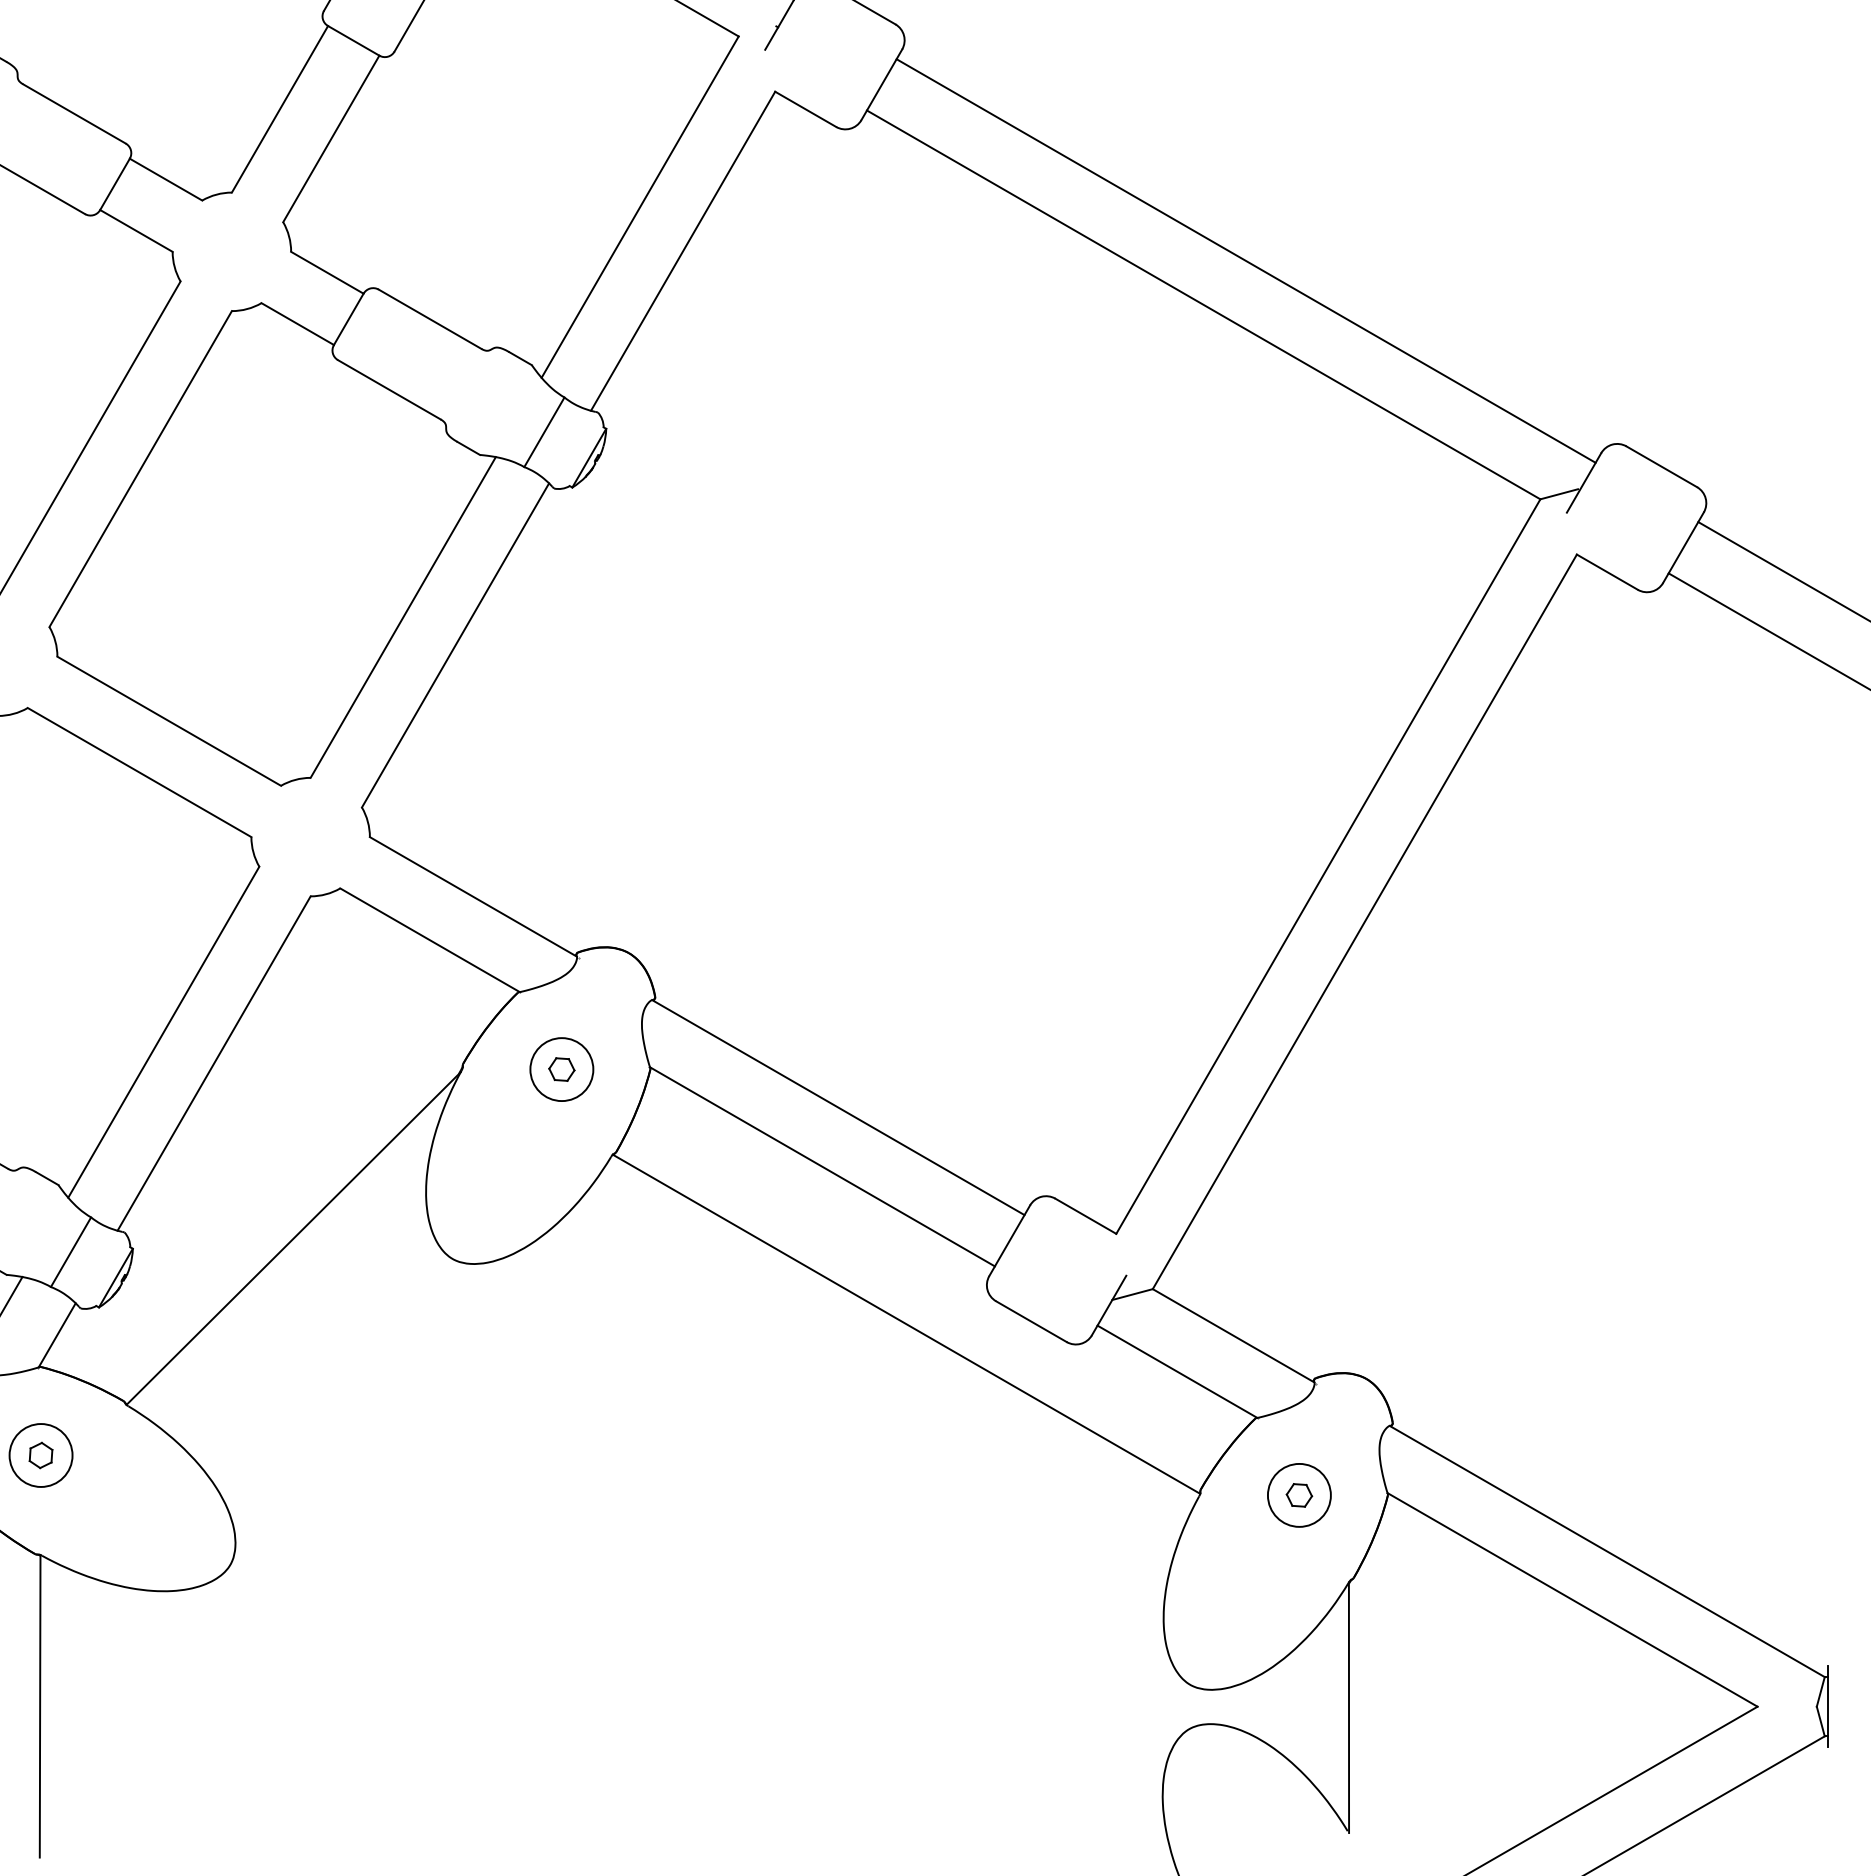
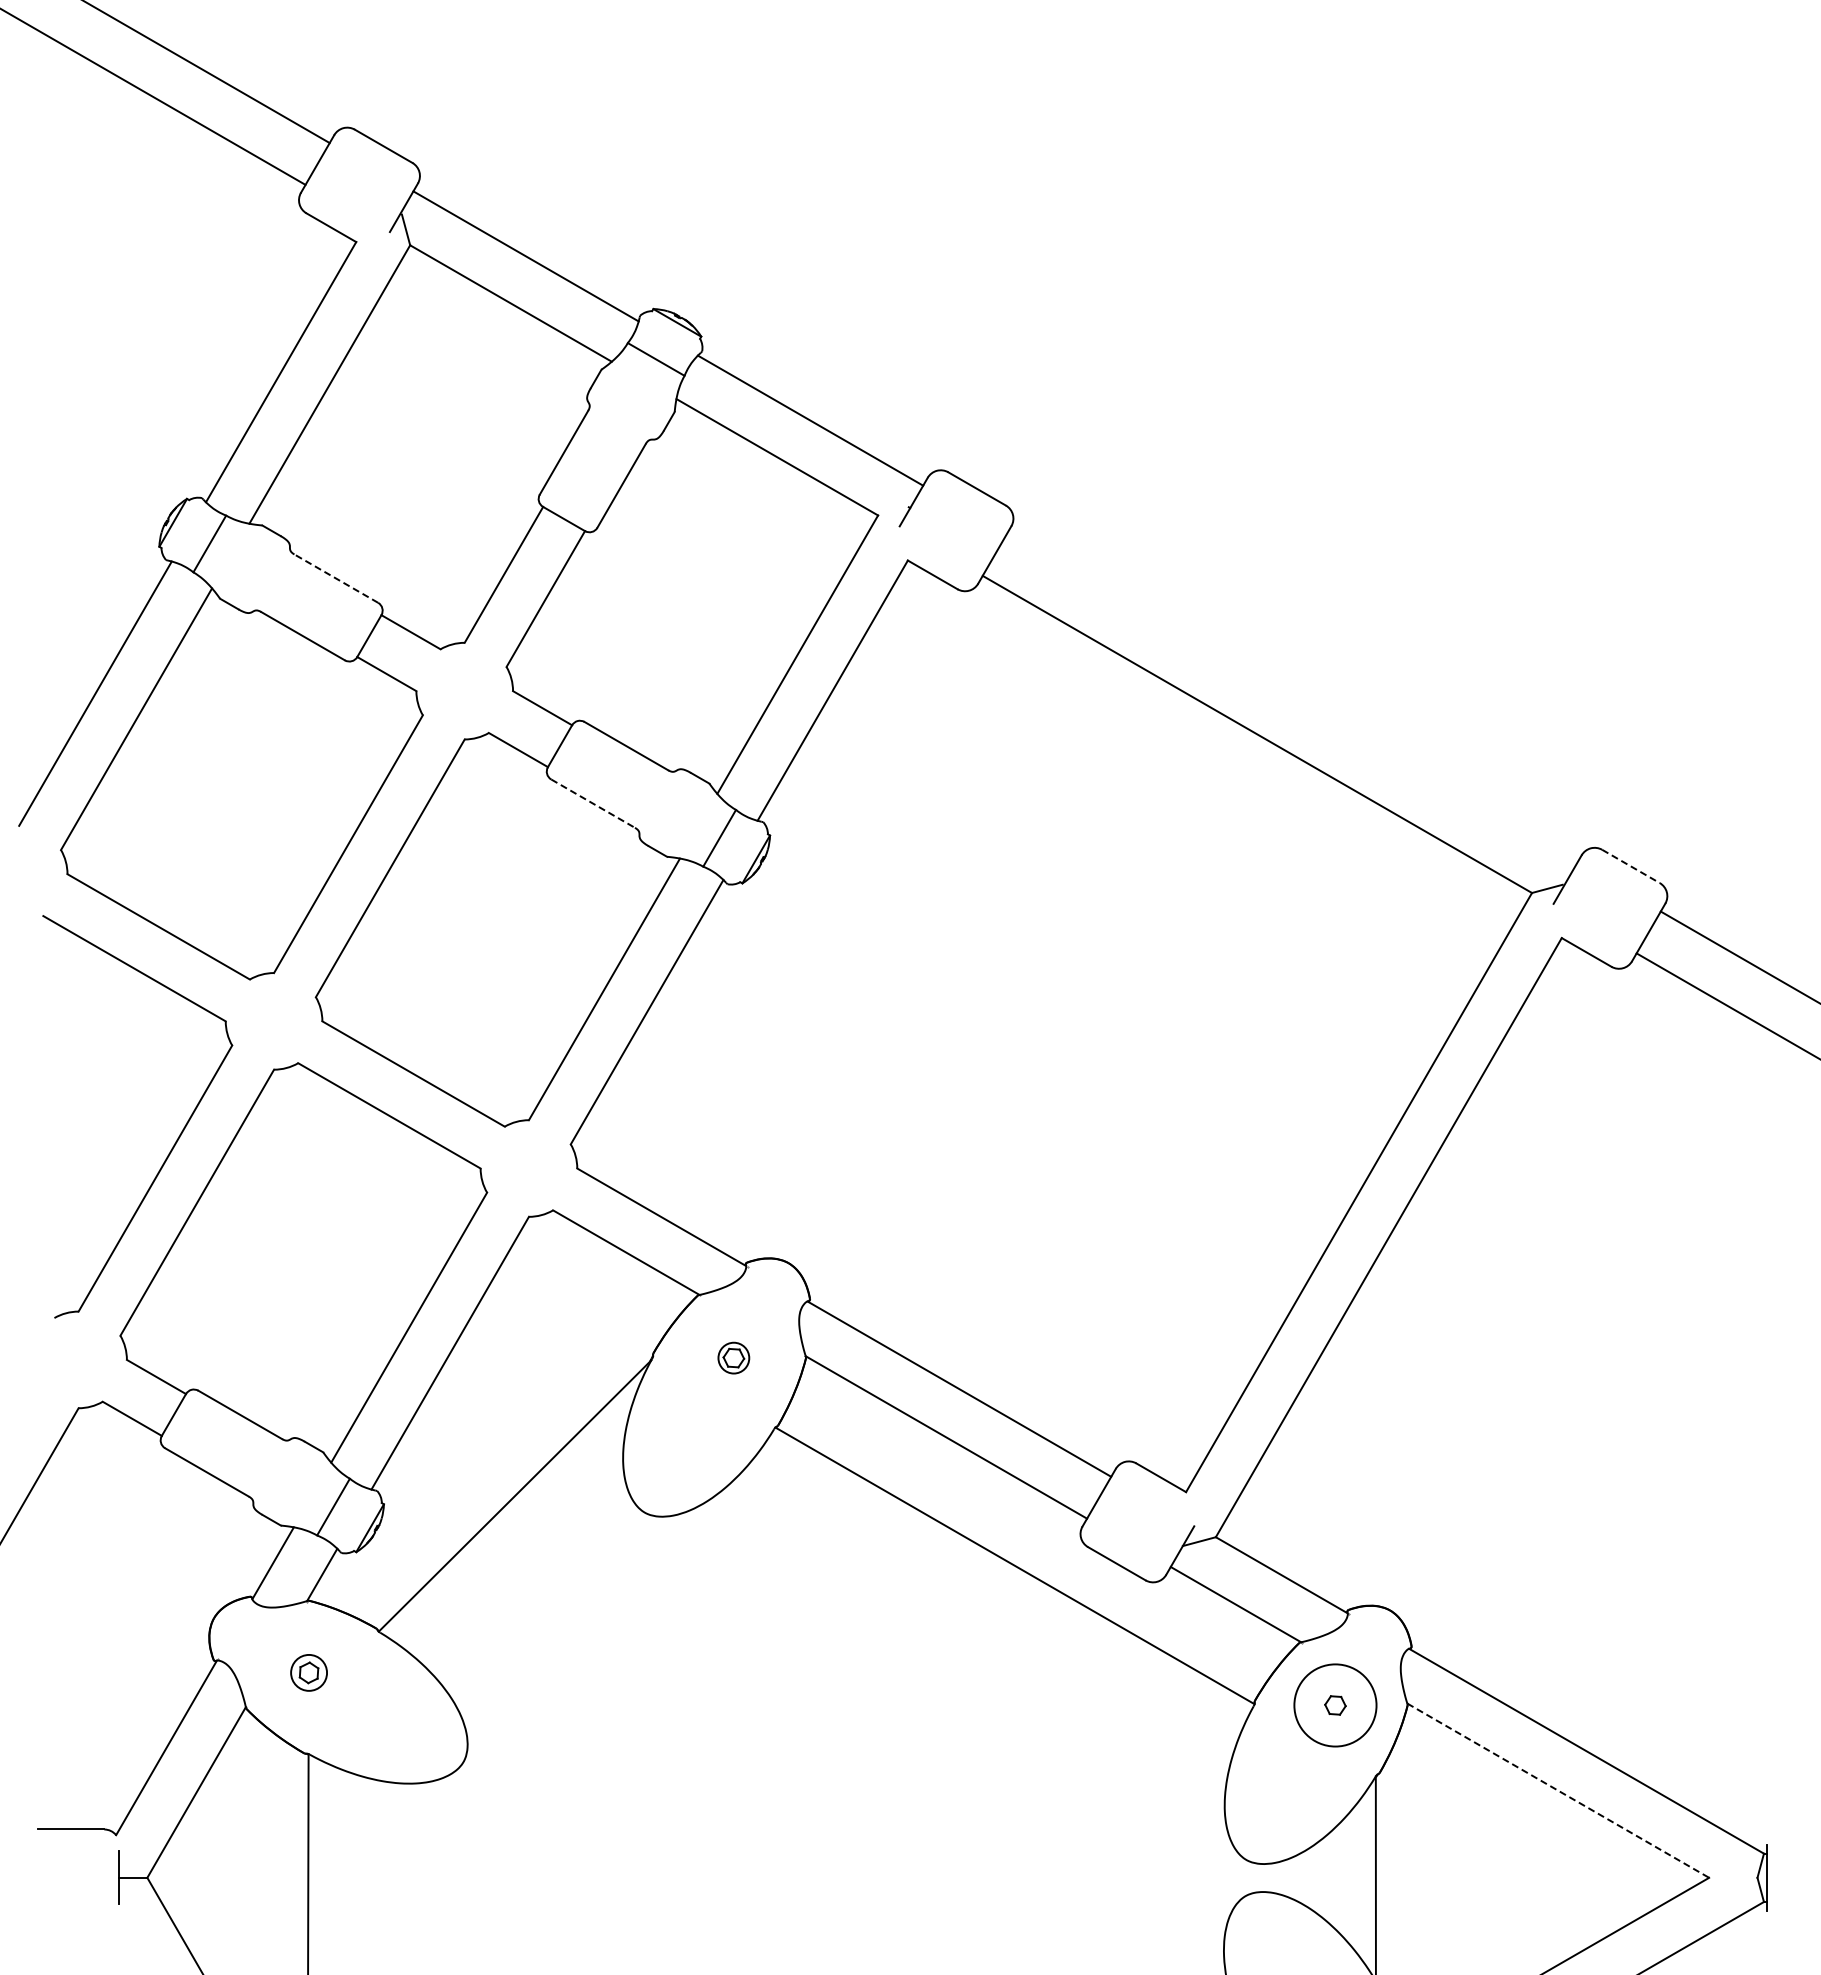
line: (73, 113) -> (335, 578), solid -> dashed
line: (1245, 260) -> (1291, 698), removed
line: (389, 389) -> (593, 803), solid -> dashed
line: (1662, 466) -> (1631, 866), solid -> dashed
circle: (561, 1068) -> (733, 1357), size x0.6
circle: (40, 1454) -> (308, 1672), size x0.7
circle: (1299, 1495) -> (1335, 1705), size x1.6
line: (1572, 1599) -> (1558, 1790), solid -> dashed

